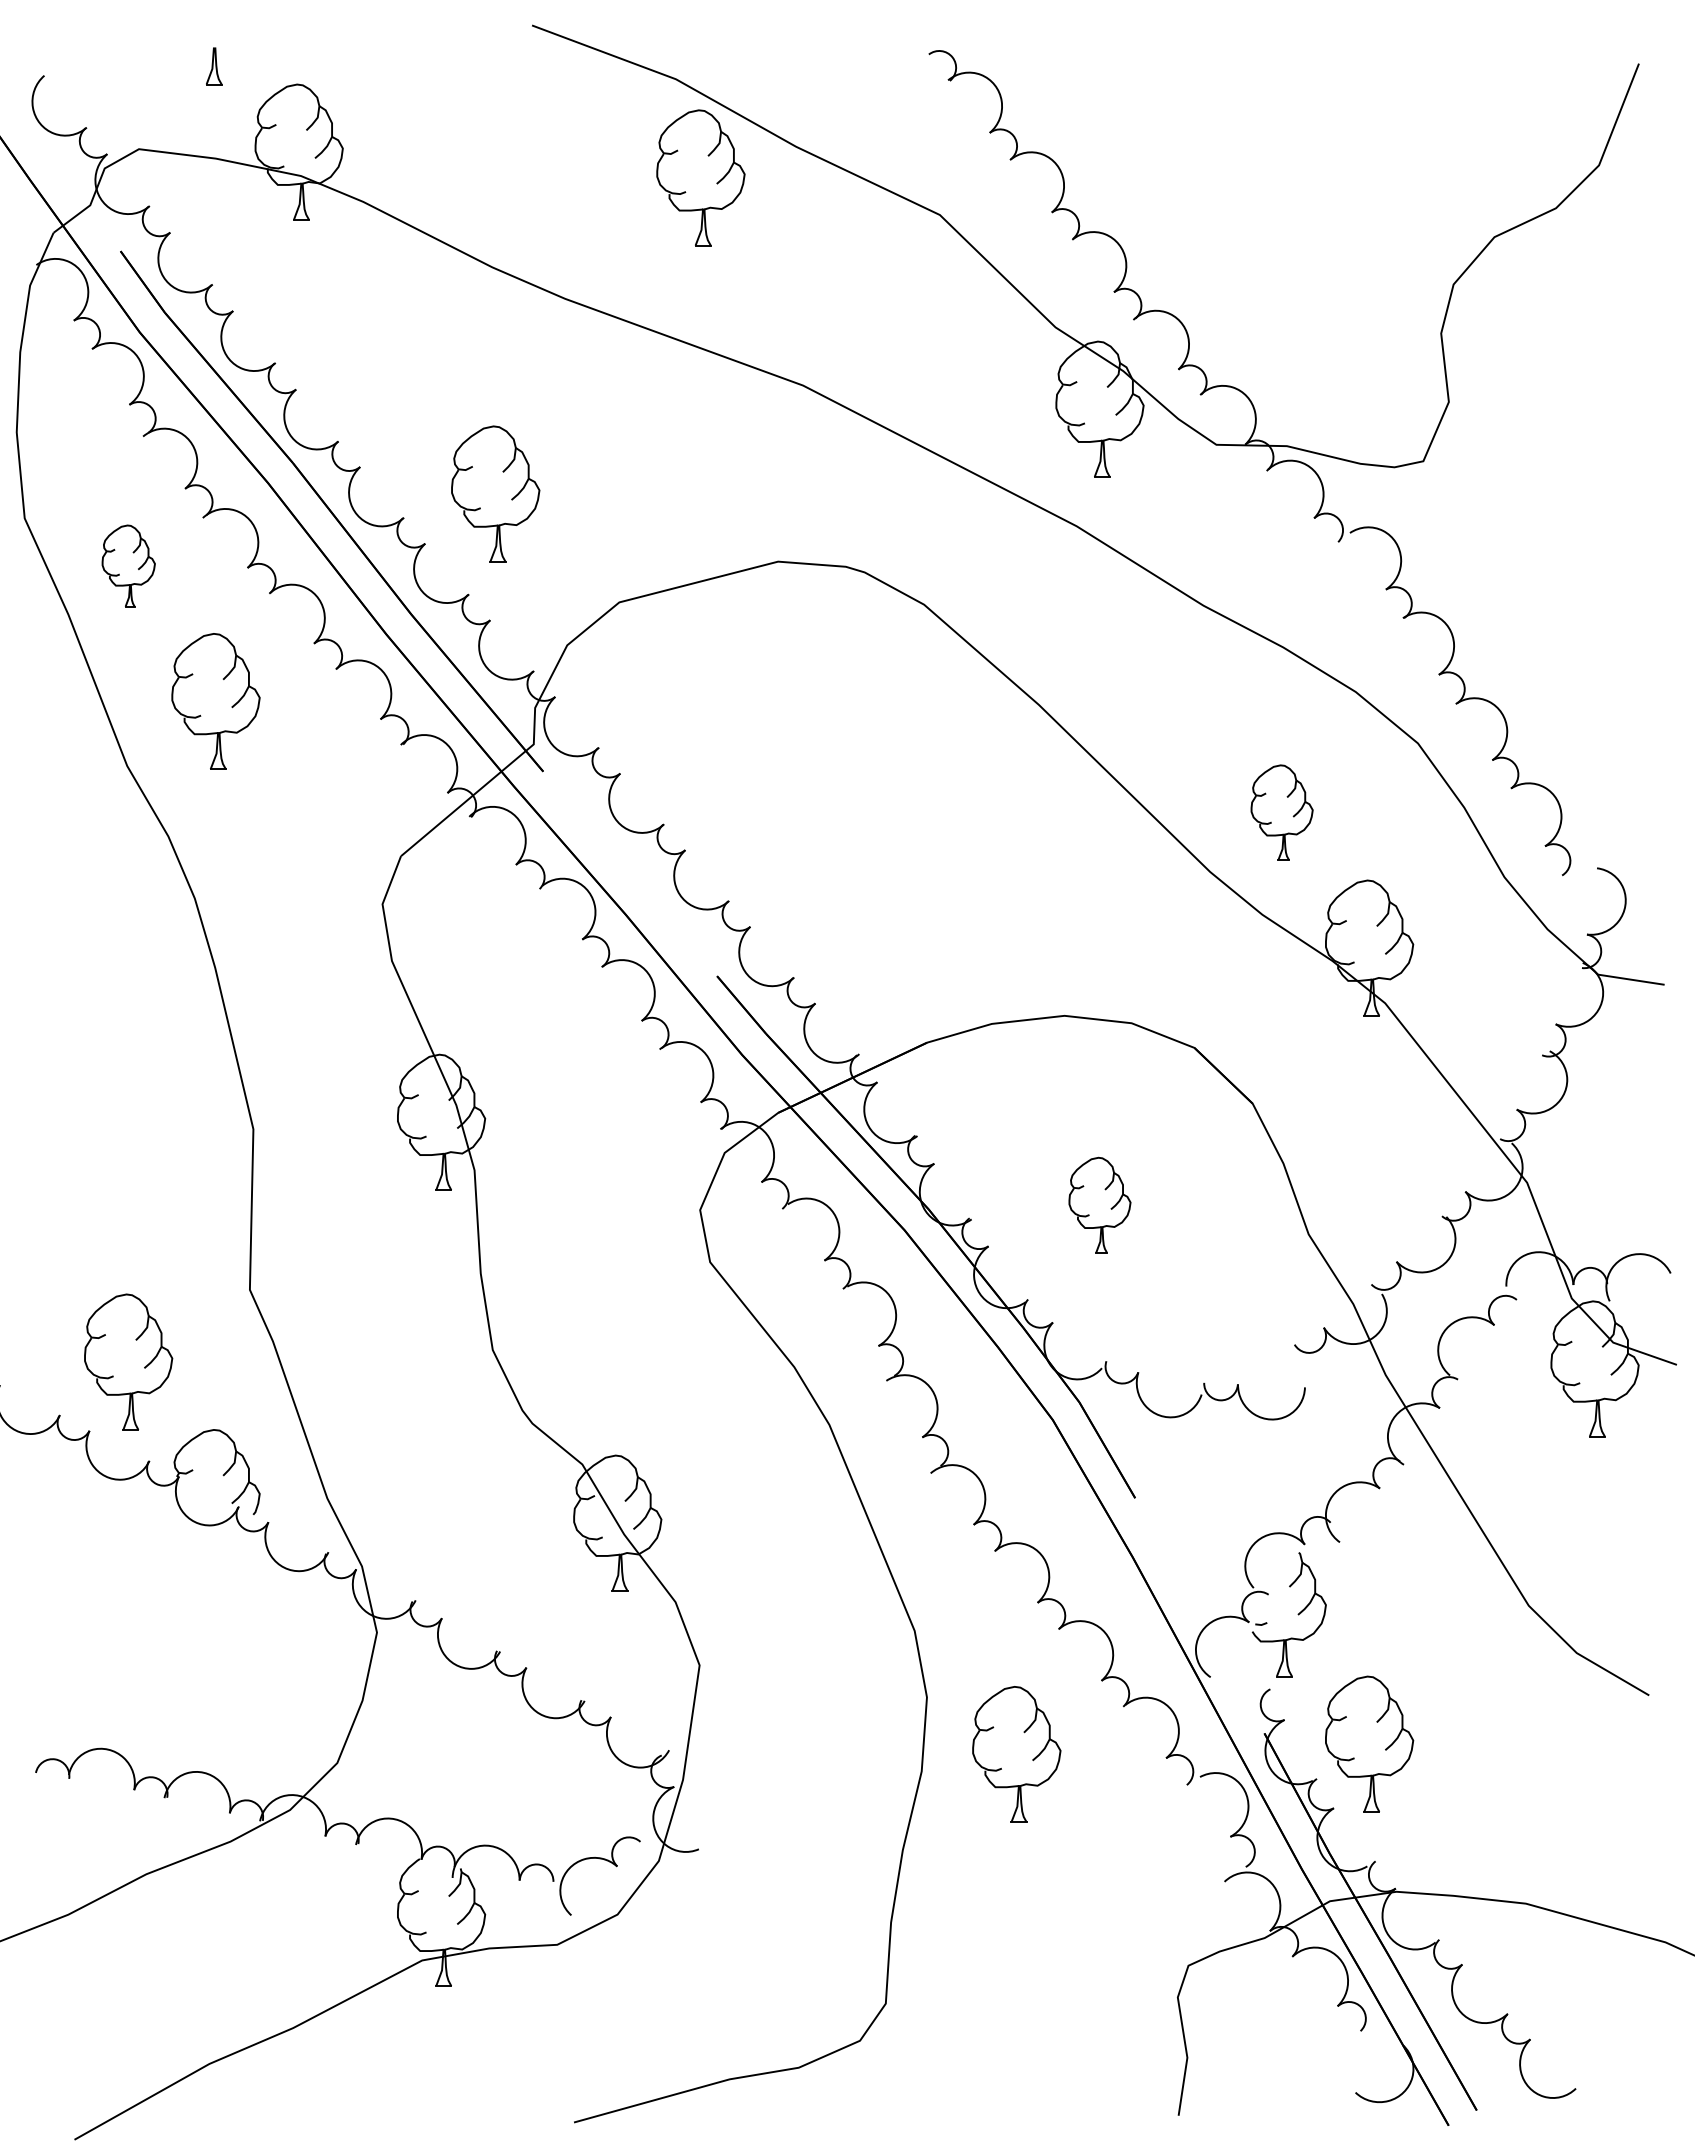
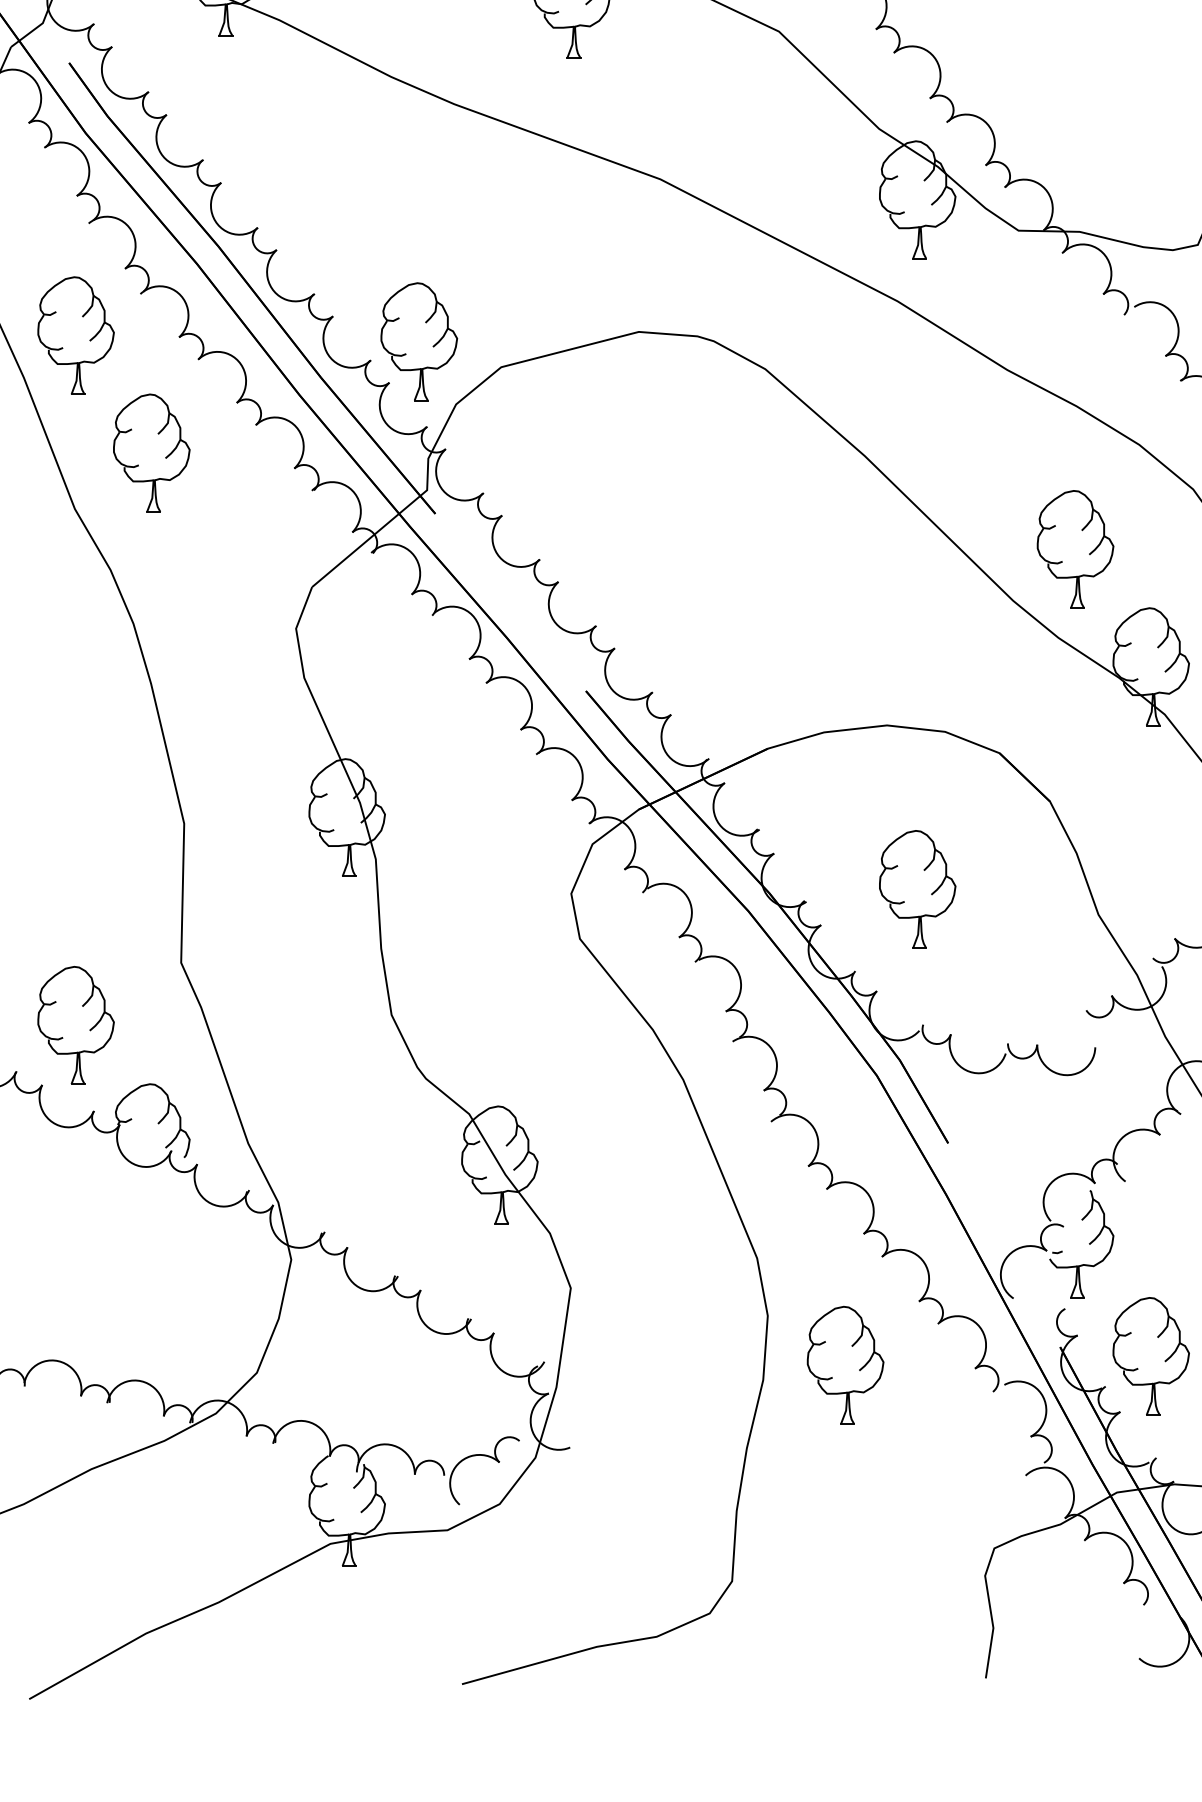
part: (495, 493) -> (419, 341), moved
part: (128, 565) -> (76, 335), size x1.67
part: (1281, 812) -> (1074, 549), size x1.43
part: (1099, 1204) -> (917, 888), size x1.43

